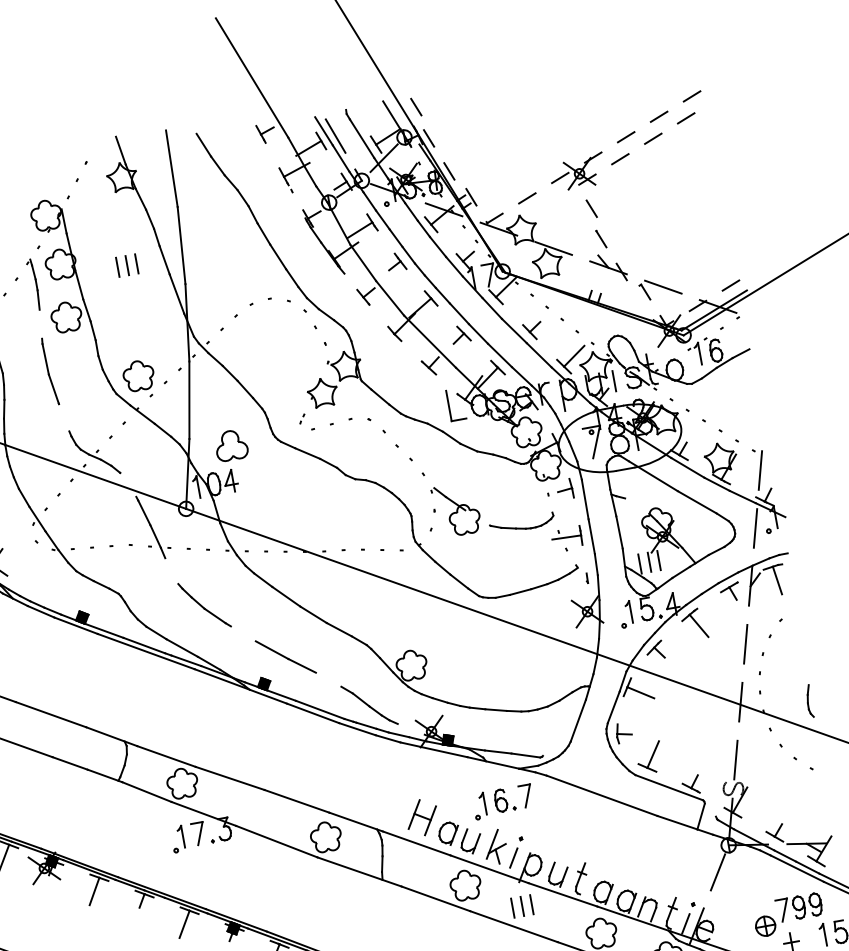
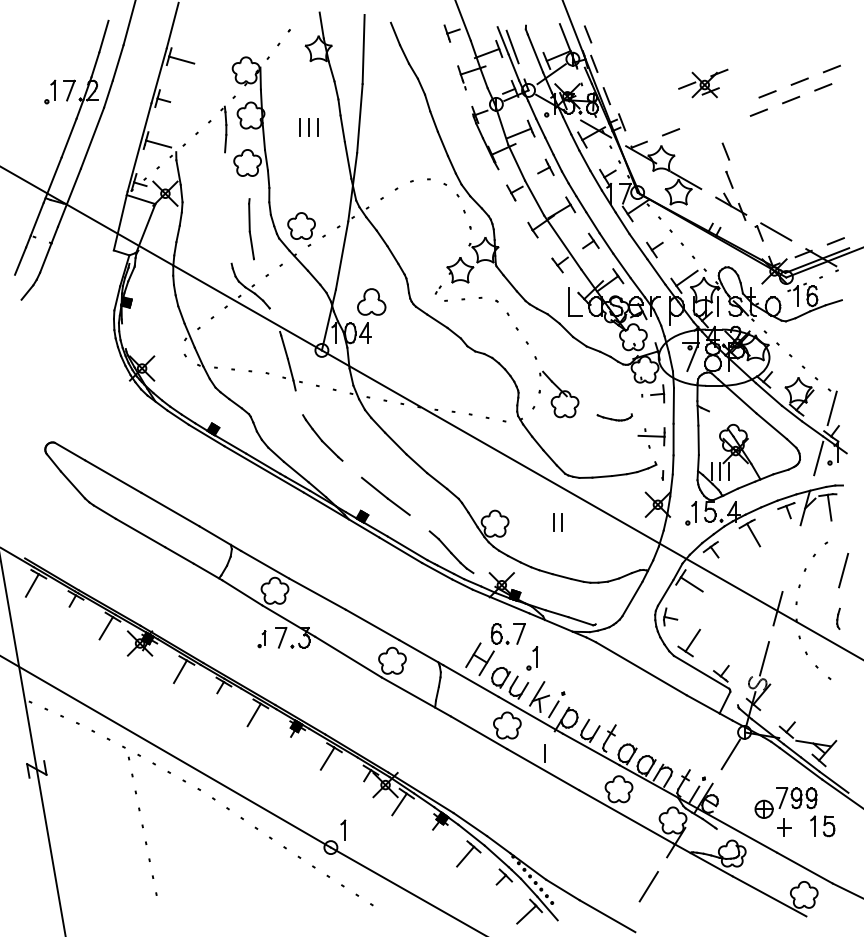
part: (577, 172) -> (703, 83), moved
part: (50, 371) -> (251, 229), moved
part: (522, 524) -> (614, 417), size x0.6
line: (745, 644) -> (843, 570), moved
part: (809, 700) -> (838, 618), size x0.7
part: (512, 798) -> (507, 633), moved
part: (177, 839) -> (261, 639), size x0.7
part: (526, 906) -> (557, 522), moved

